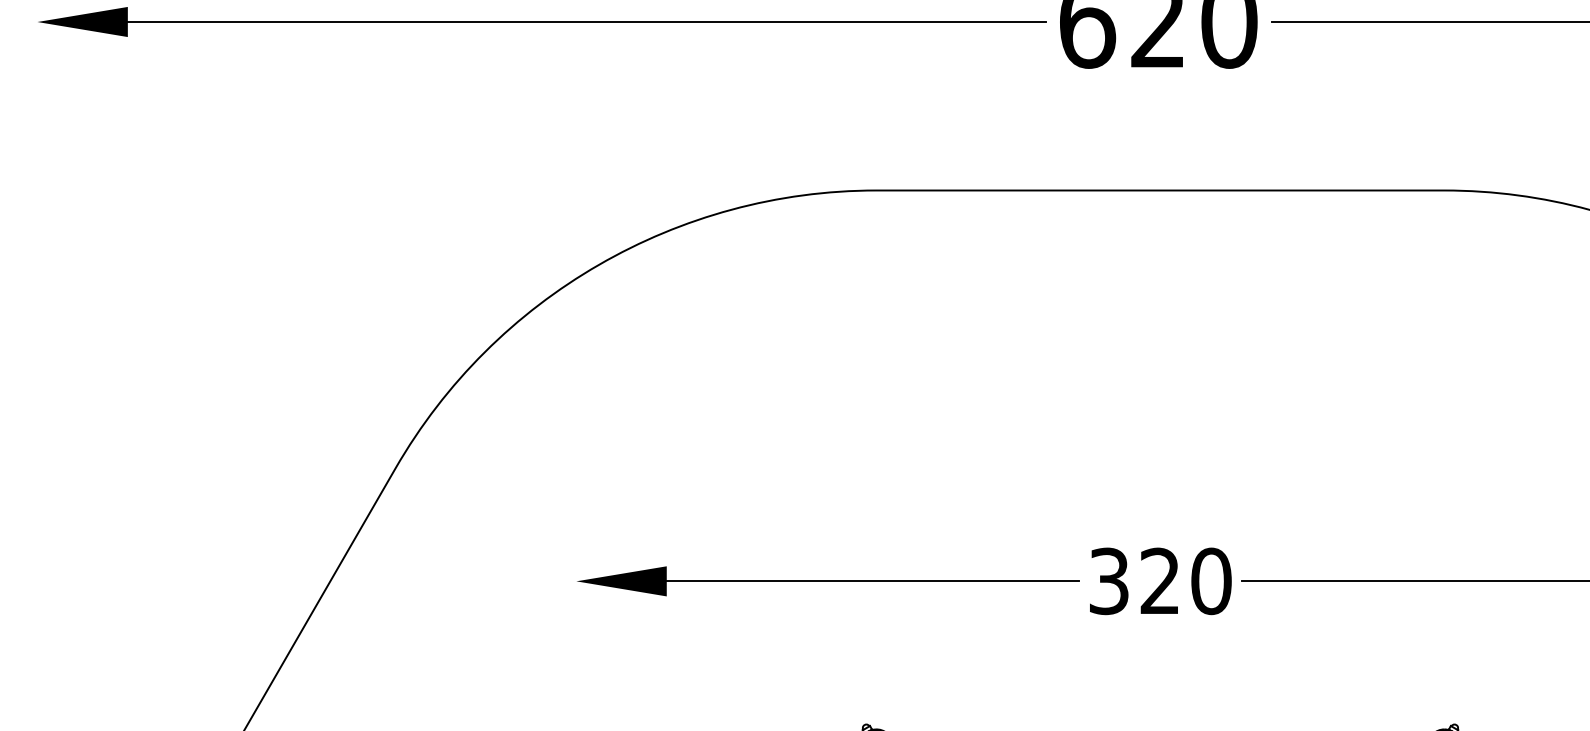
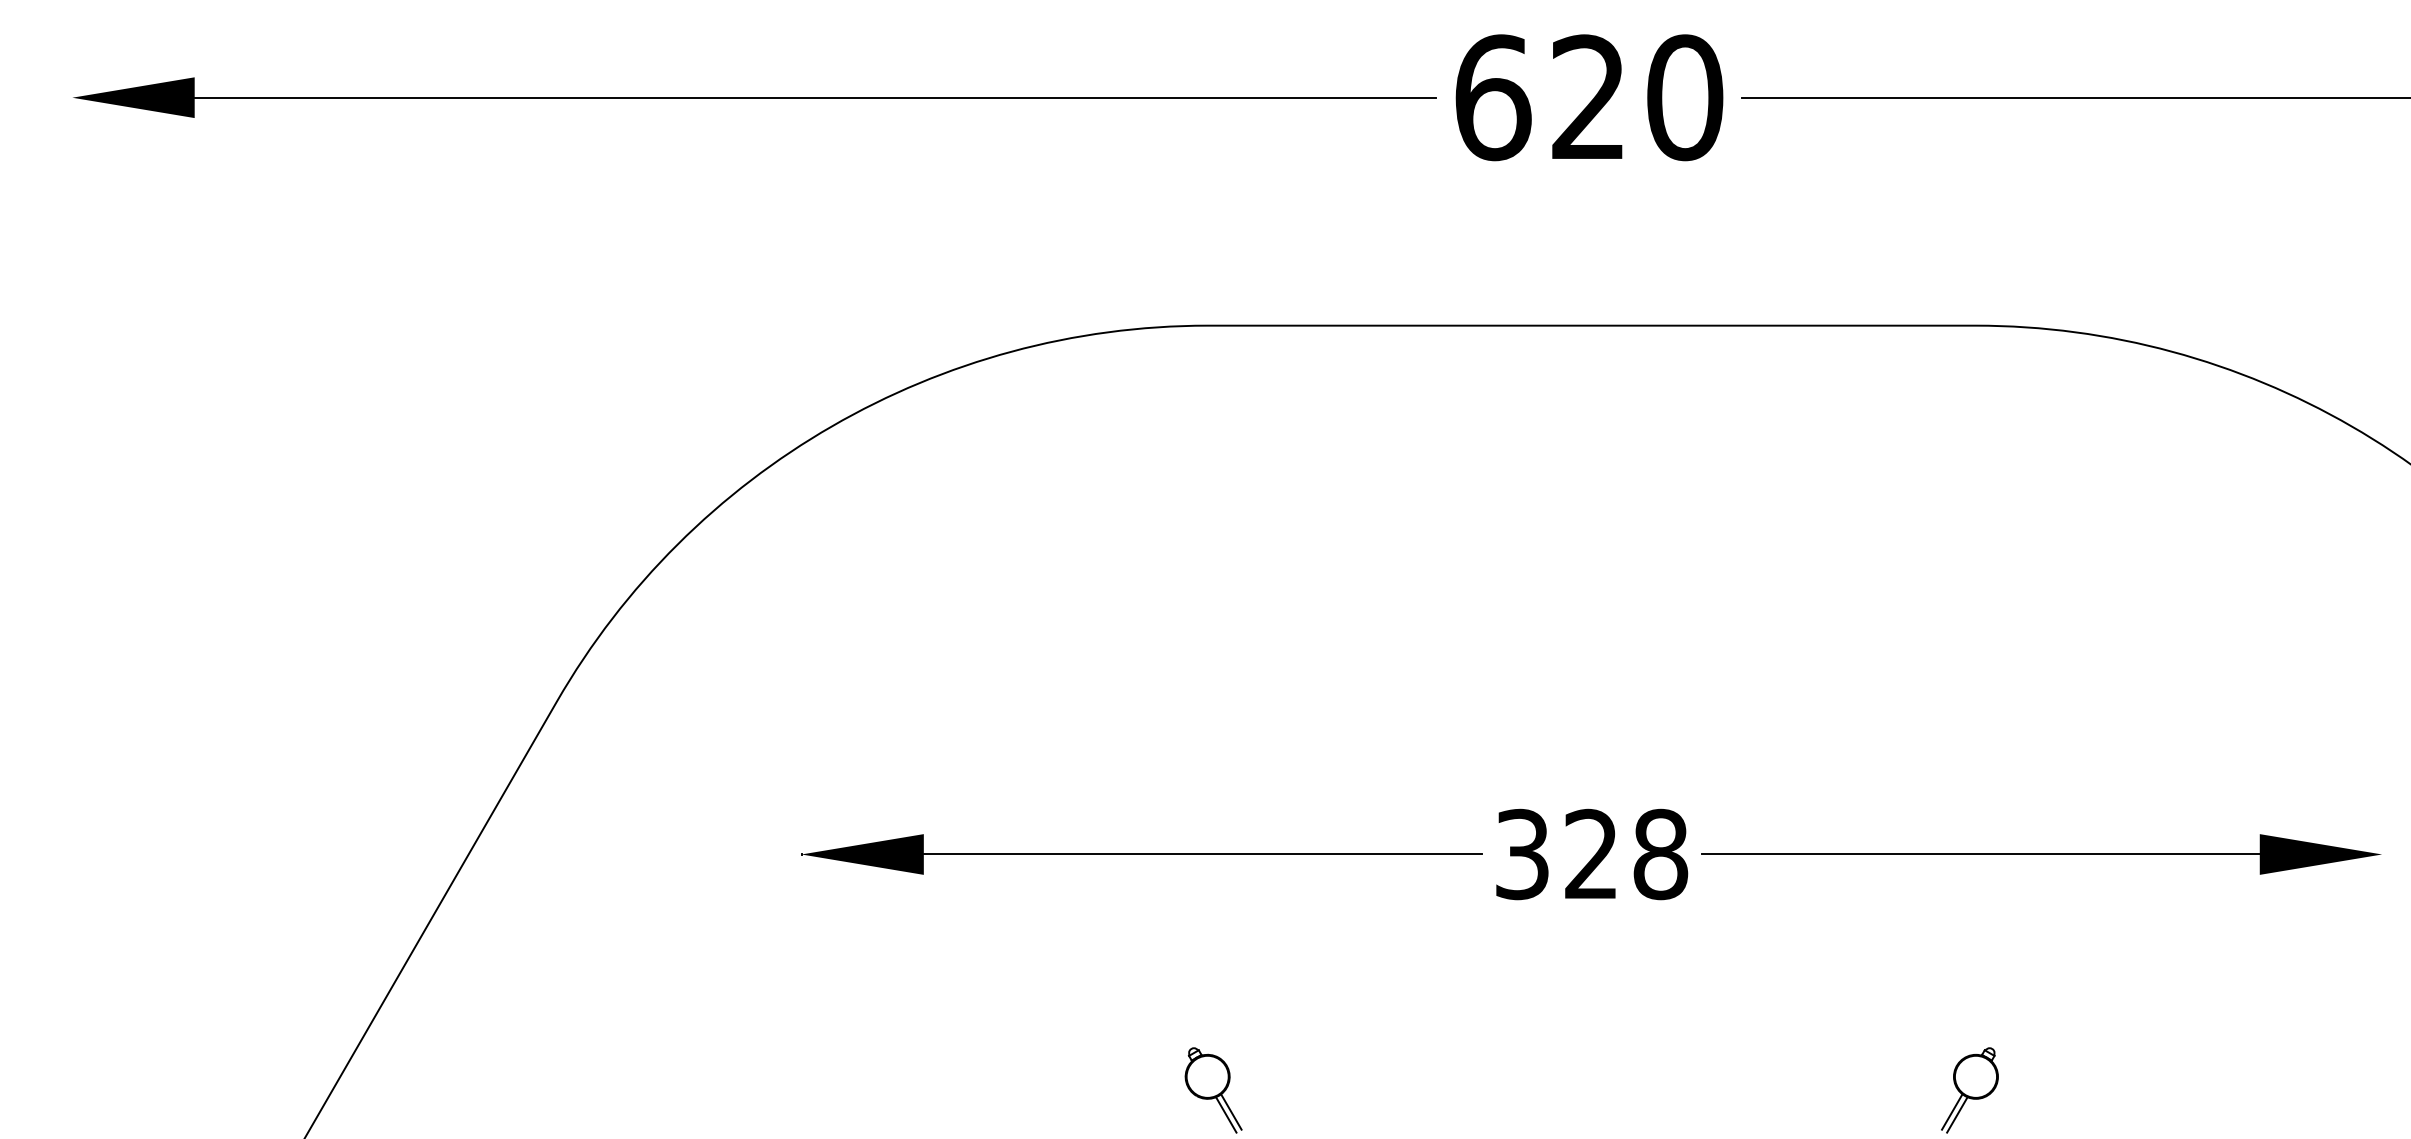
text: (1211, 581) -> (1660, 854), 320 -> 328

